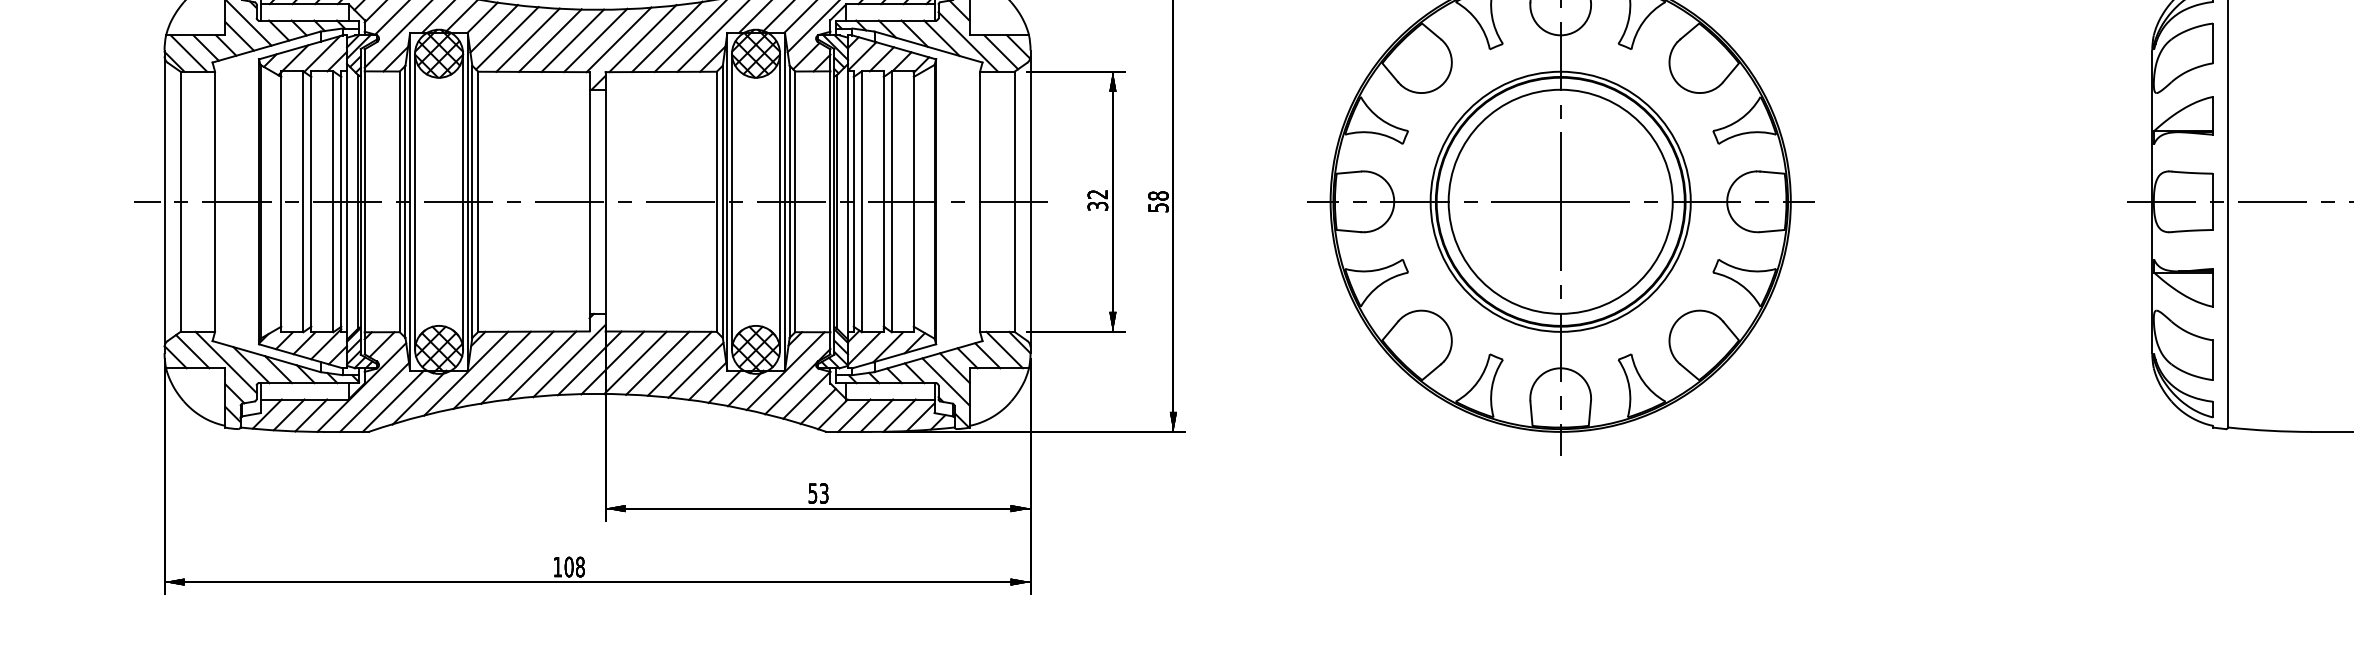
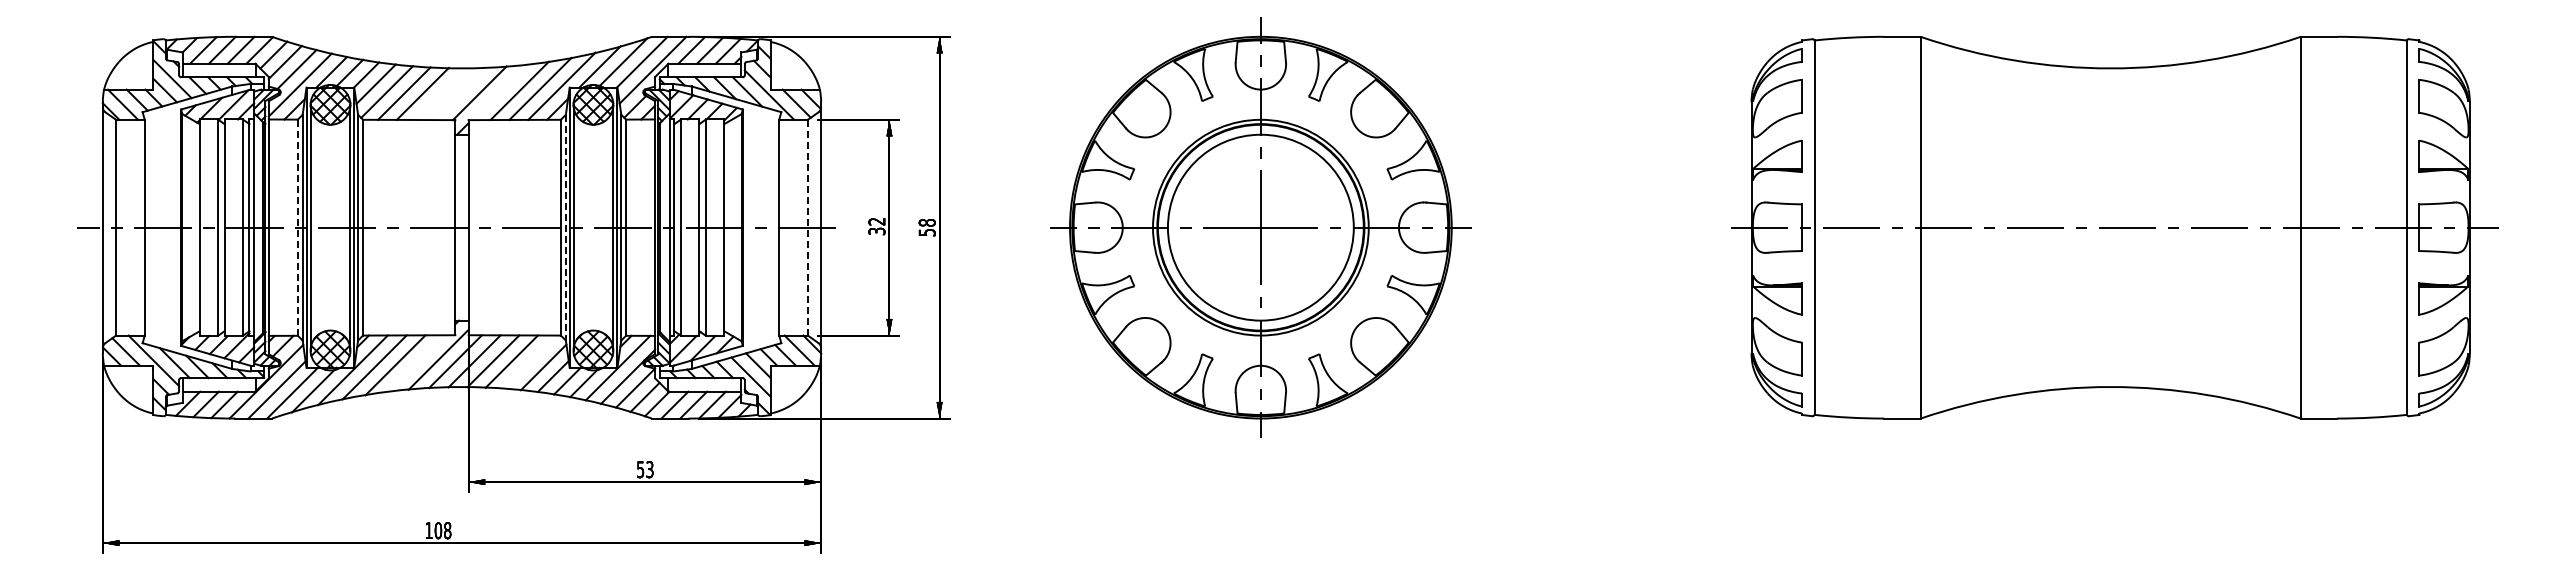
line: (642, 38) -> (499, 92), removed
line: (595, 40) -> (460, 93), removed
line: (572, 41) -> (441, 94), removed
line: (399, 201) -> (297, 227), solid -> dashed
line: (722, 201) -> (565, 227), solid -> dashed
line: (1014, 201) -> (807, 227), solid -> dashed
line: (678, 363) -> (529, 361), removed
line: (541, 365) -> (415, 363), removed

